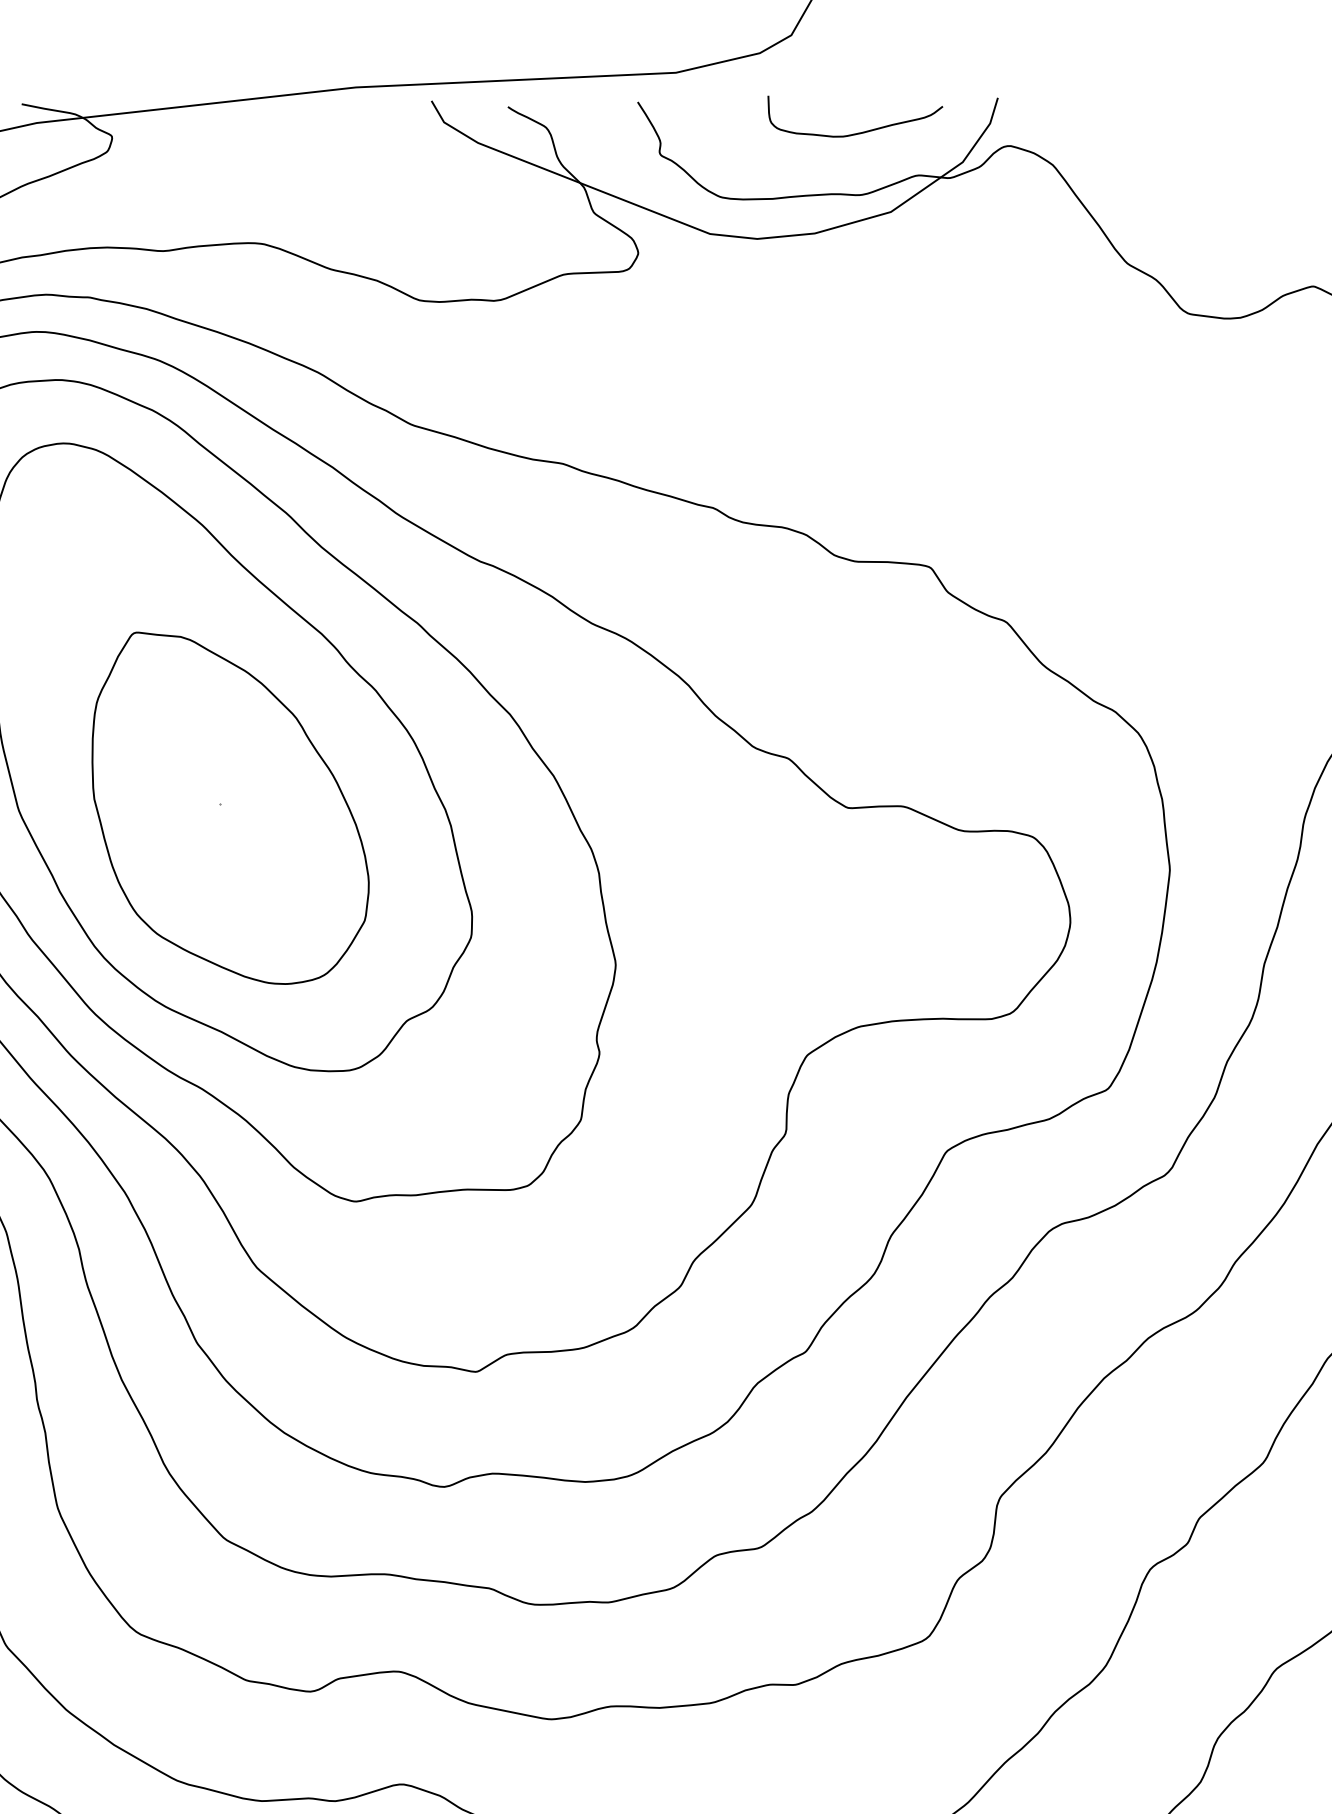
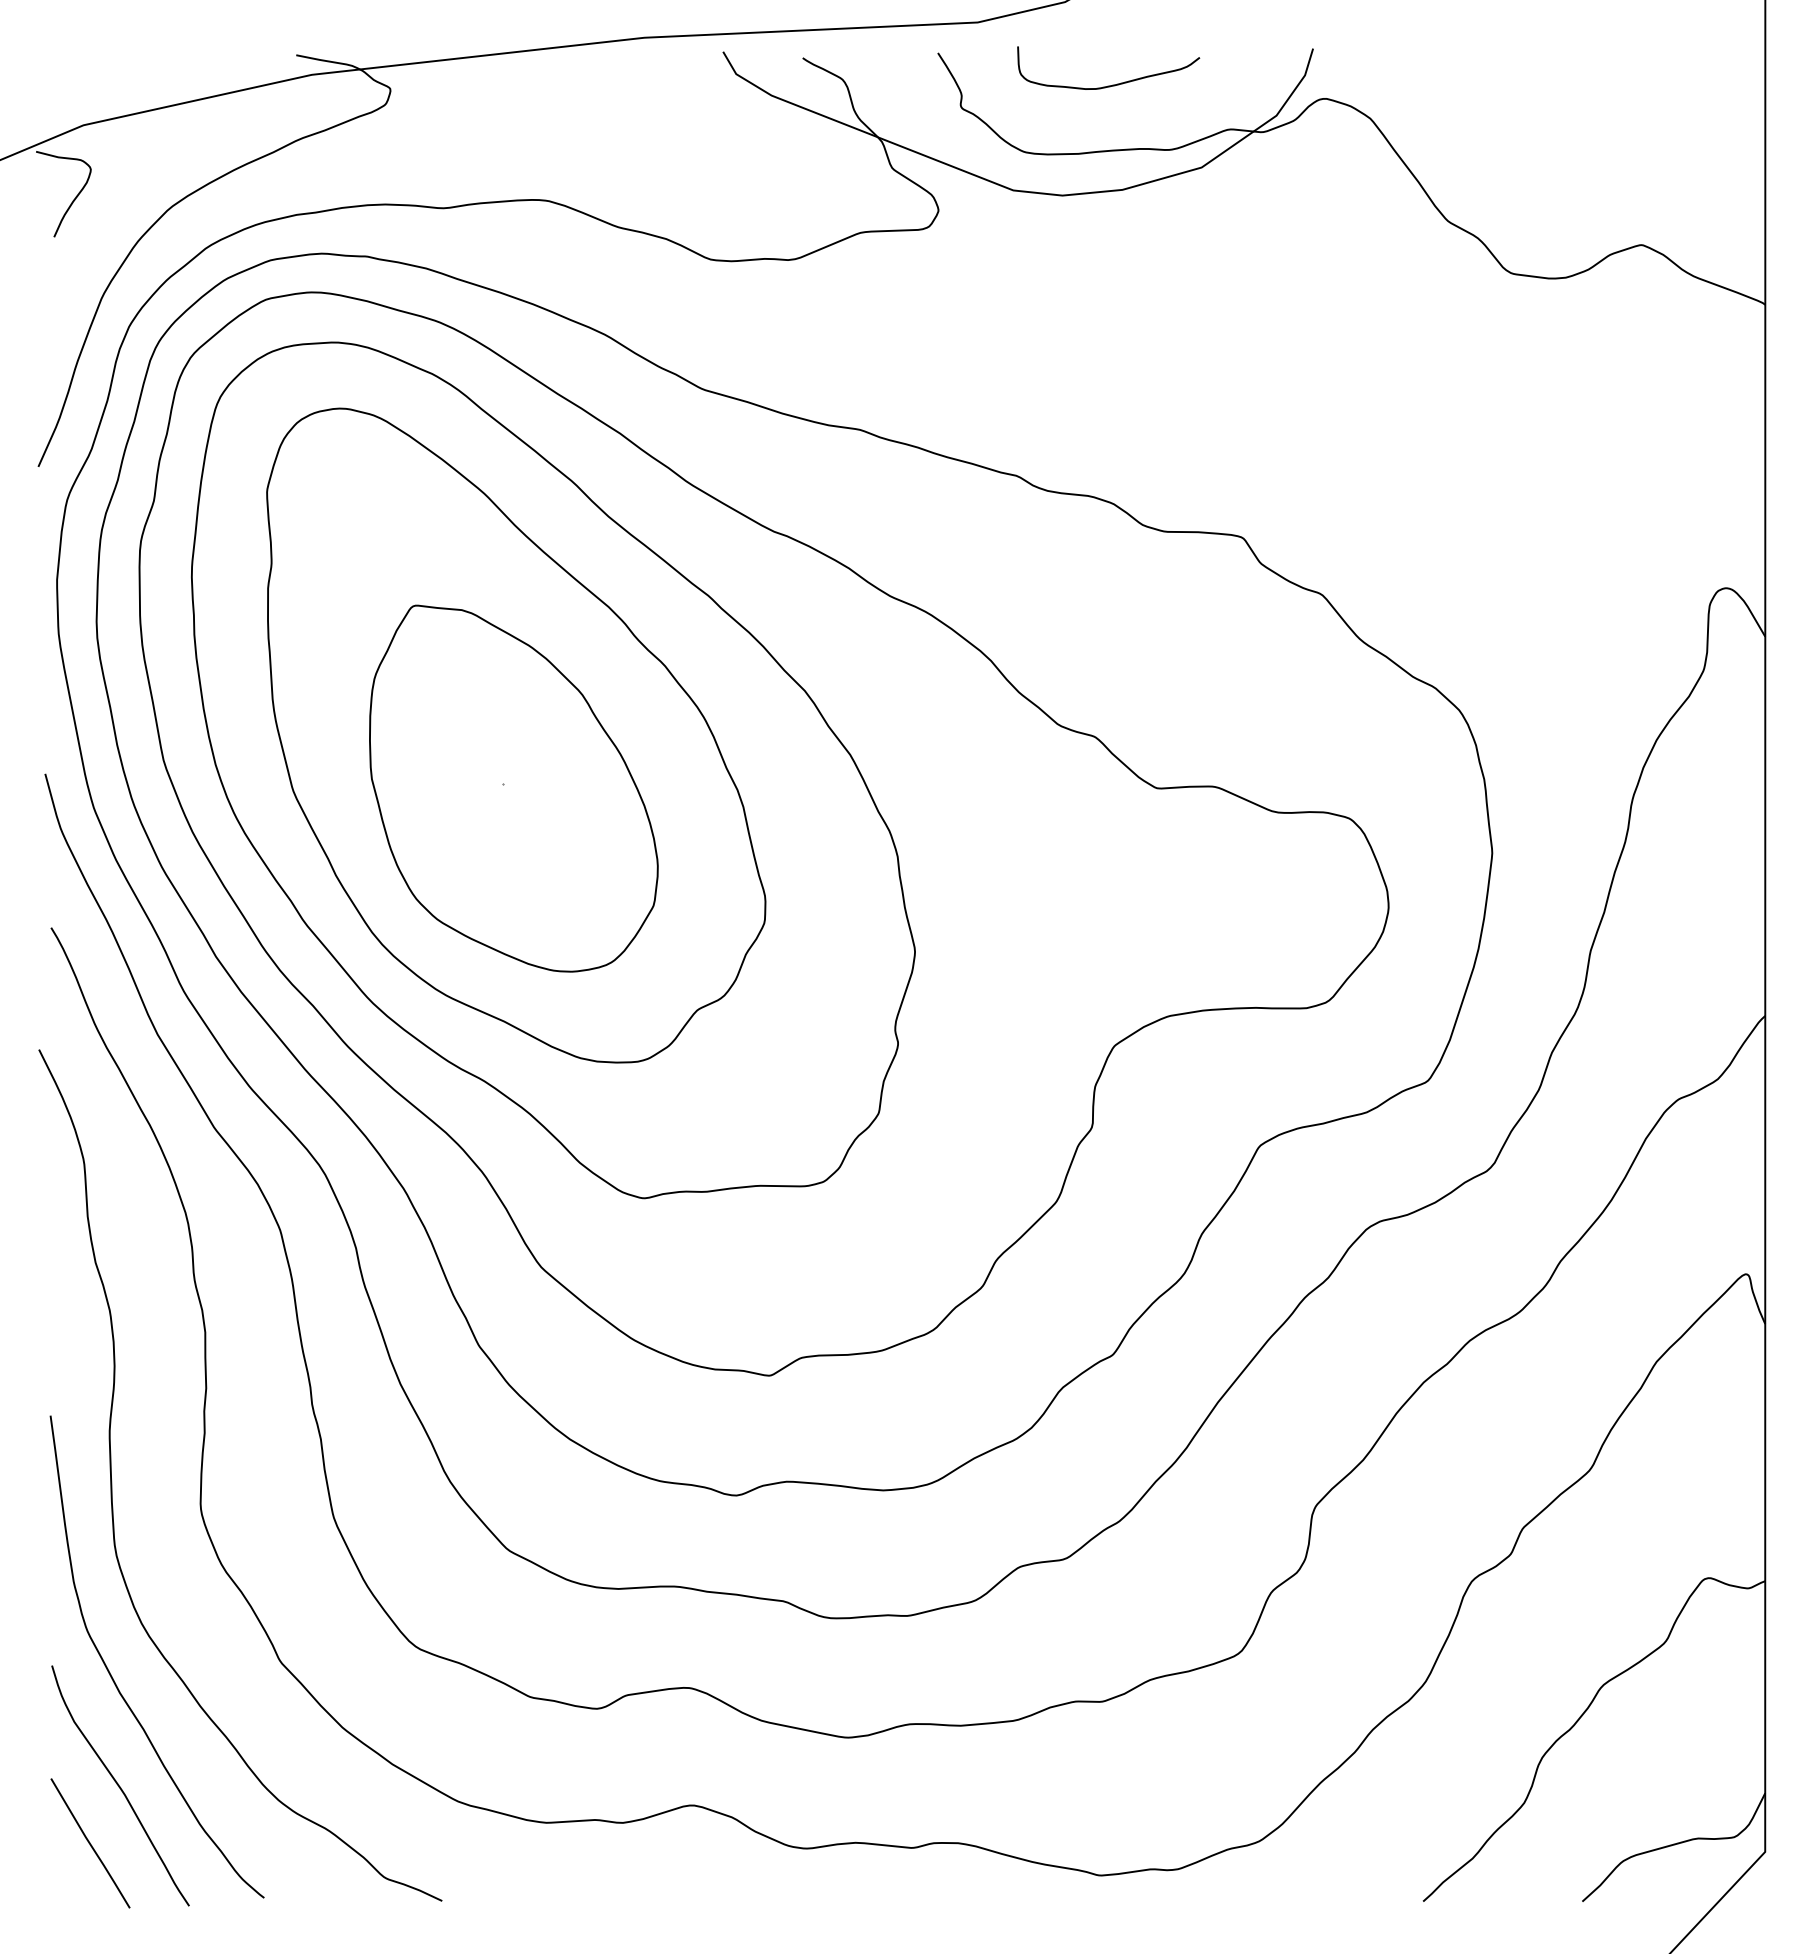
curve: (859, 132) -> (1112, 84), moved

